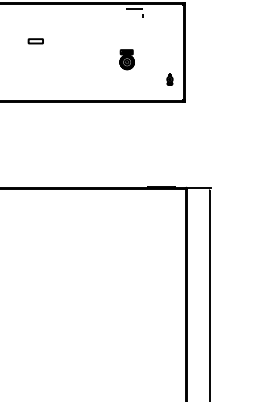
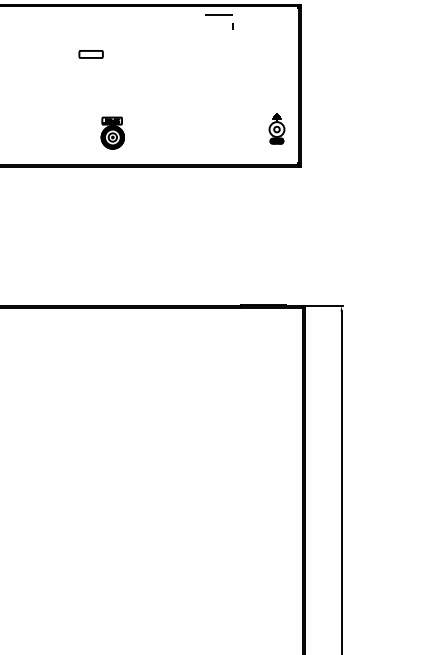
part: (35, 41) -> (90, 54), moved
part: (126, 59) -> (111, 132), moved
part: (169, 79) -> (276, 129), size x1.67

